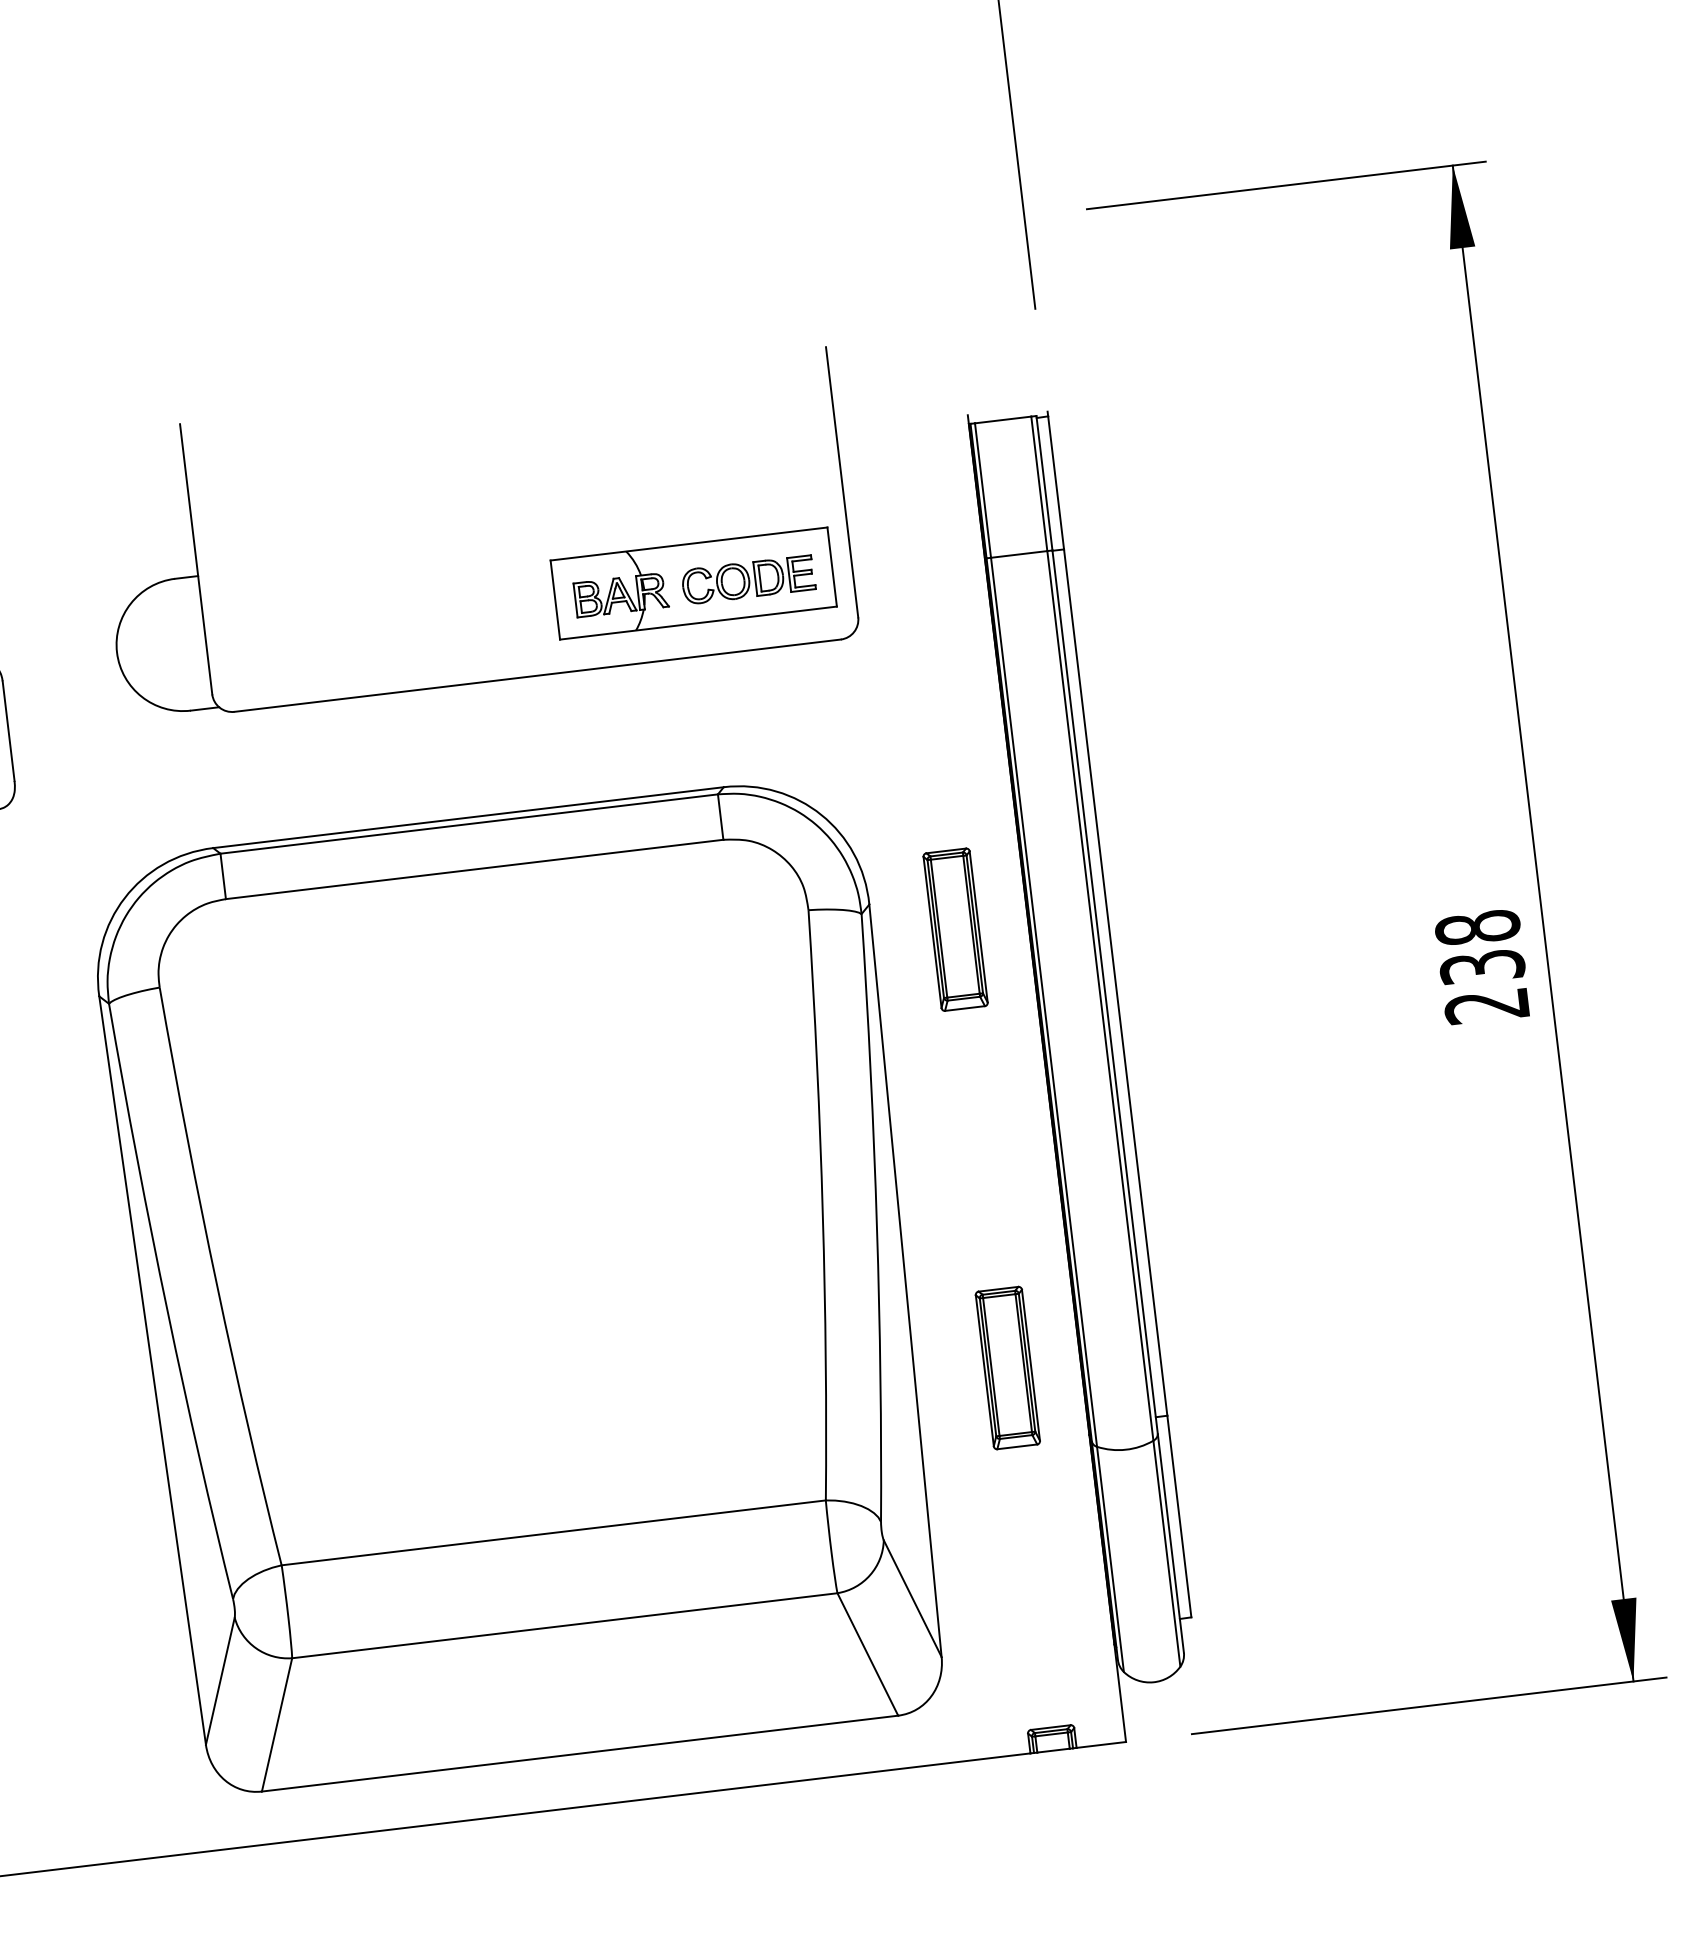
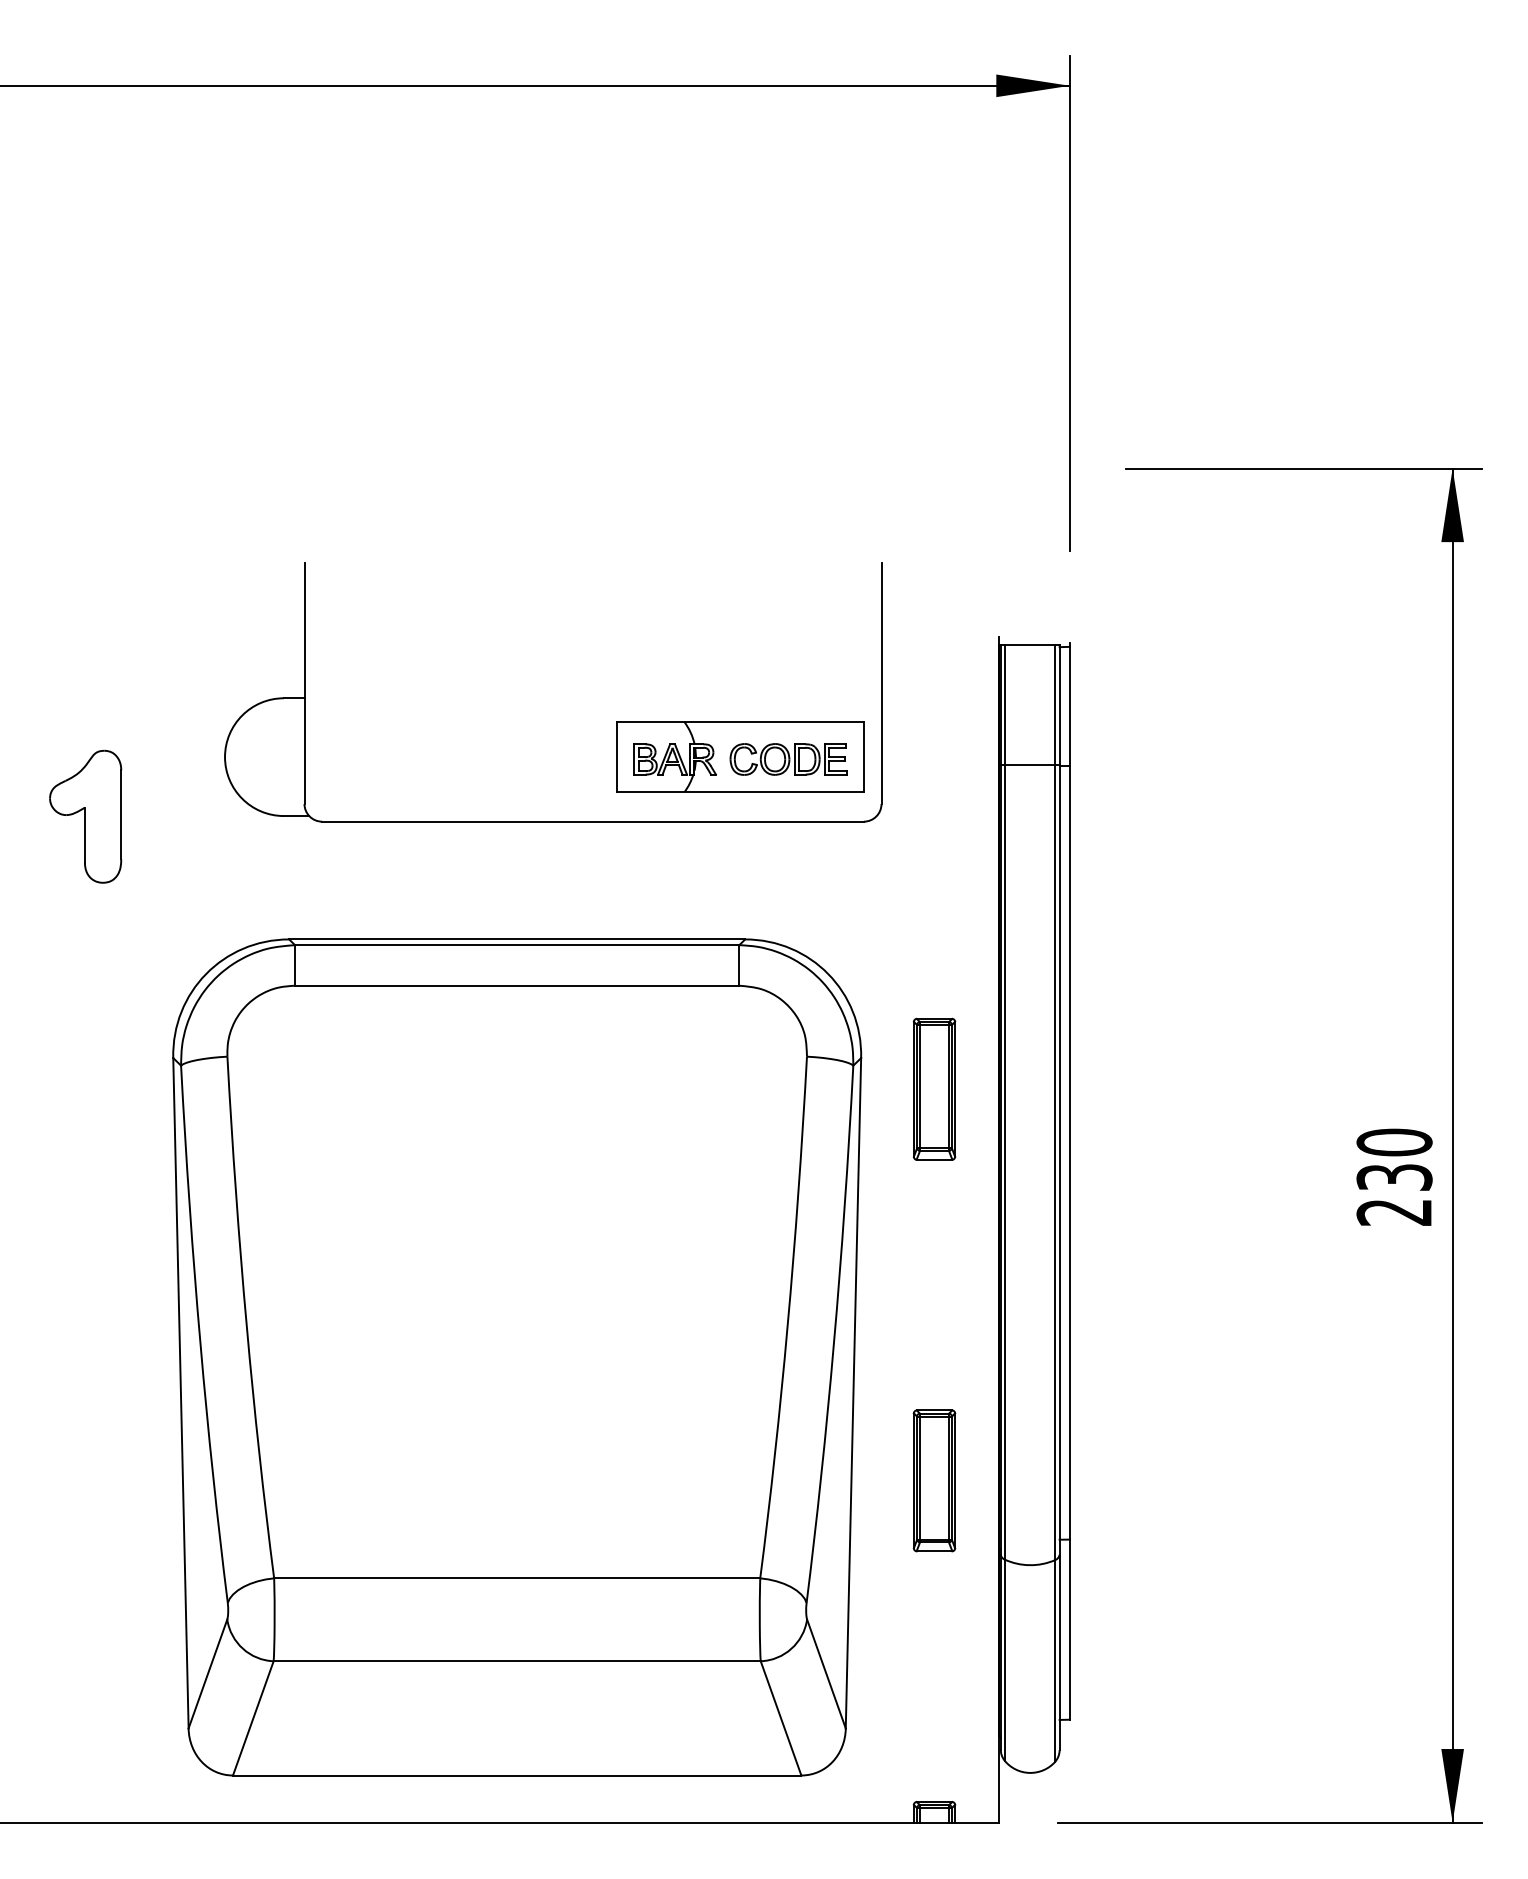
text: (1477, 927) -> (1394, 1142), 238 -> 230

